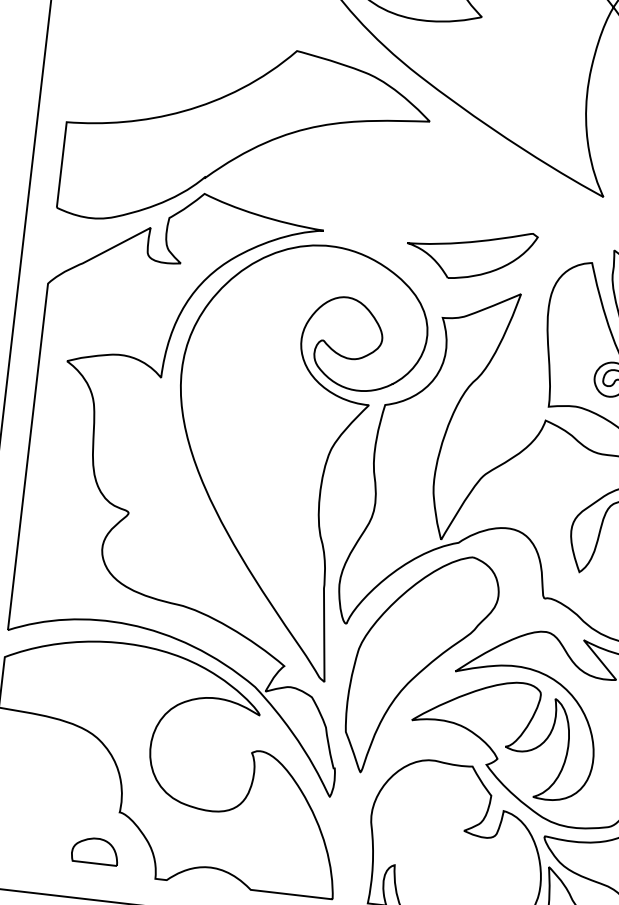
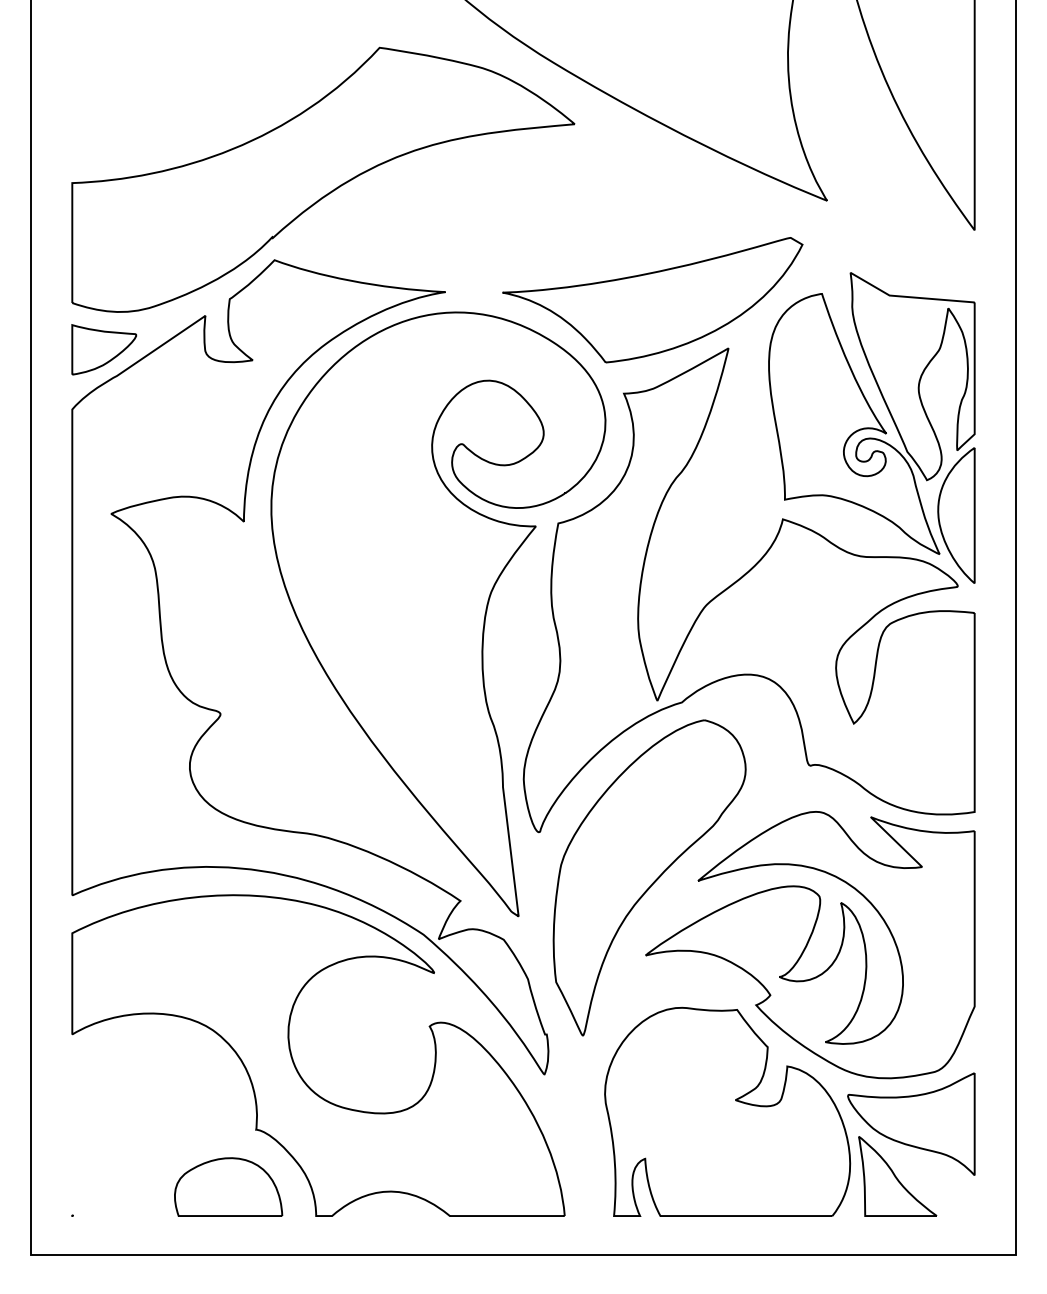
part: (75, 243) -> (104, 349), added
part: (470, 253) -> (652, 300), size x1.67
part: (95, 850) -> (228, 1186), size x1.67

